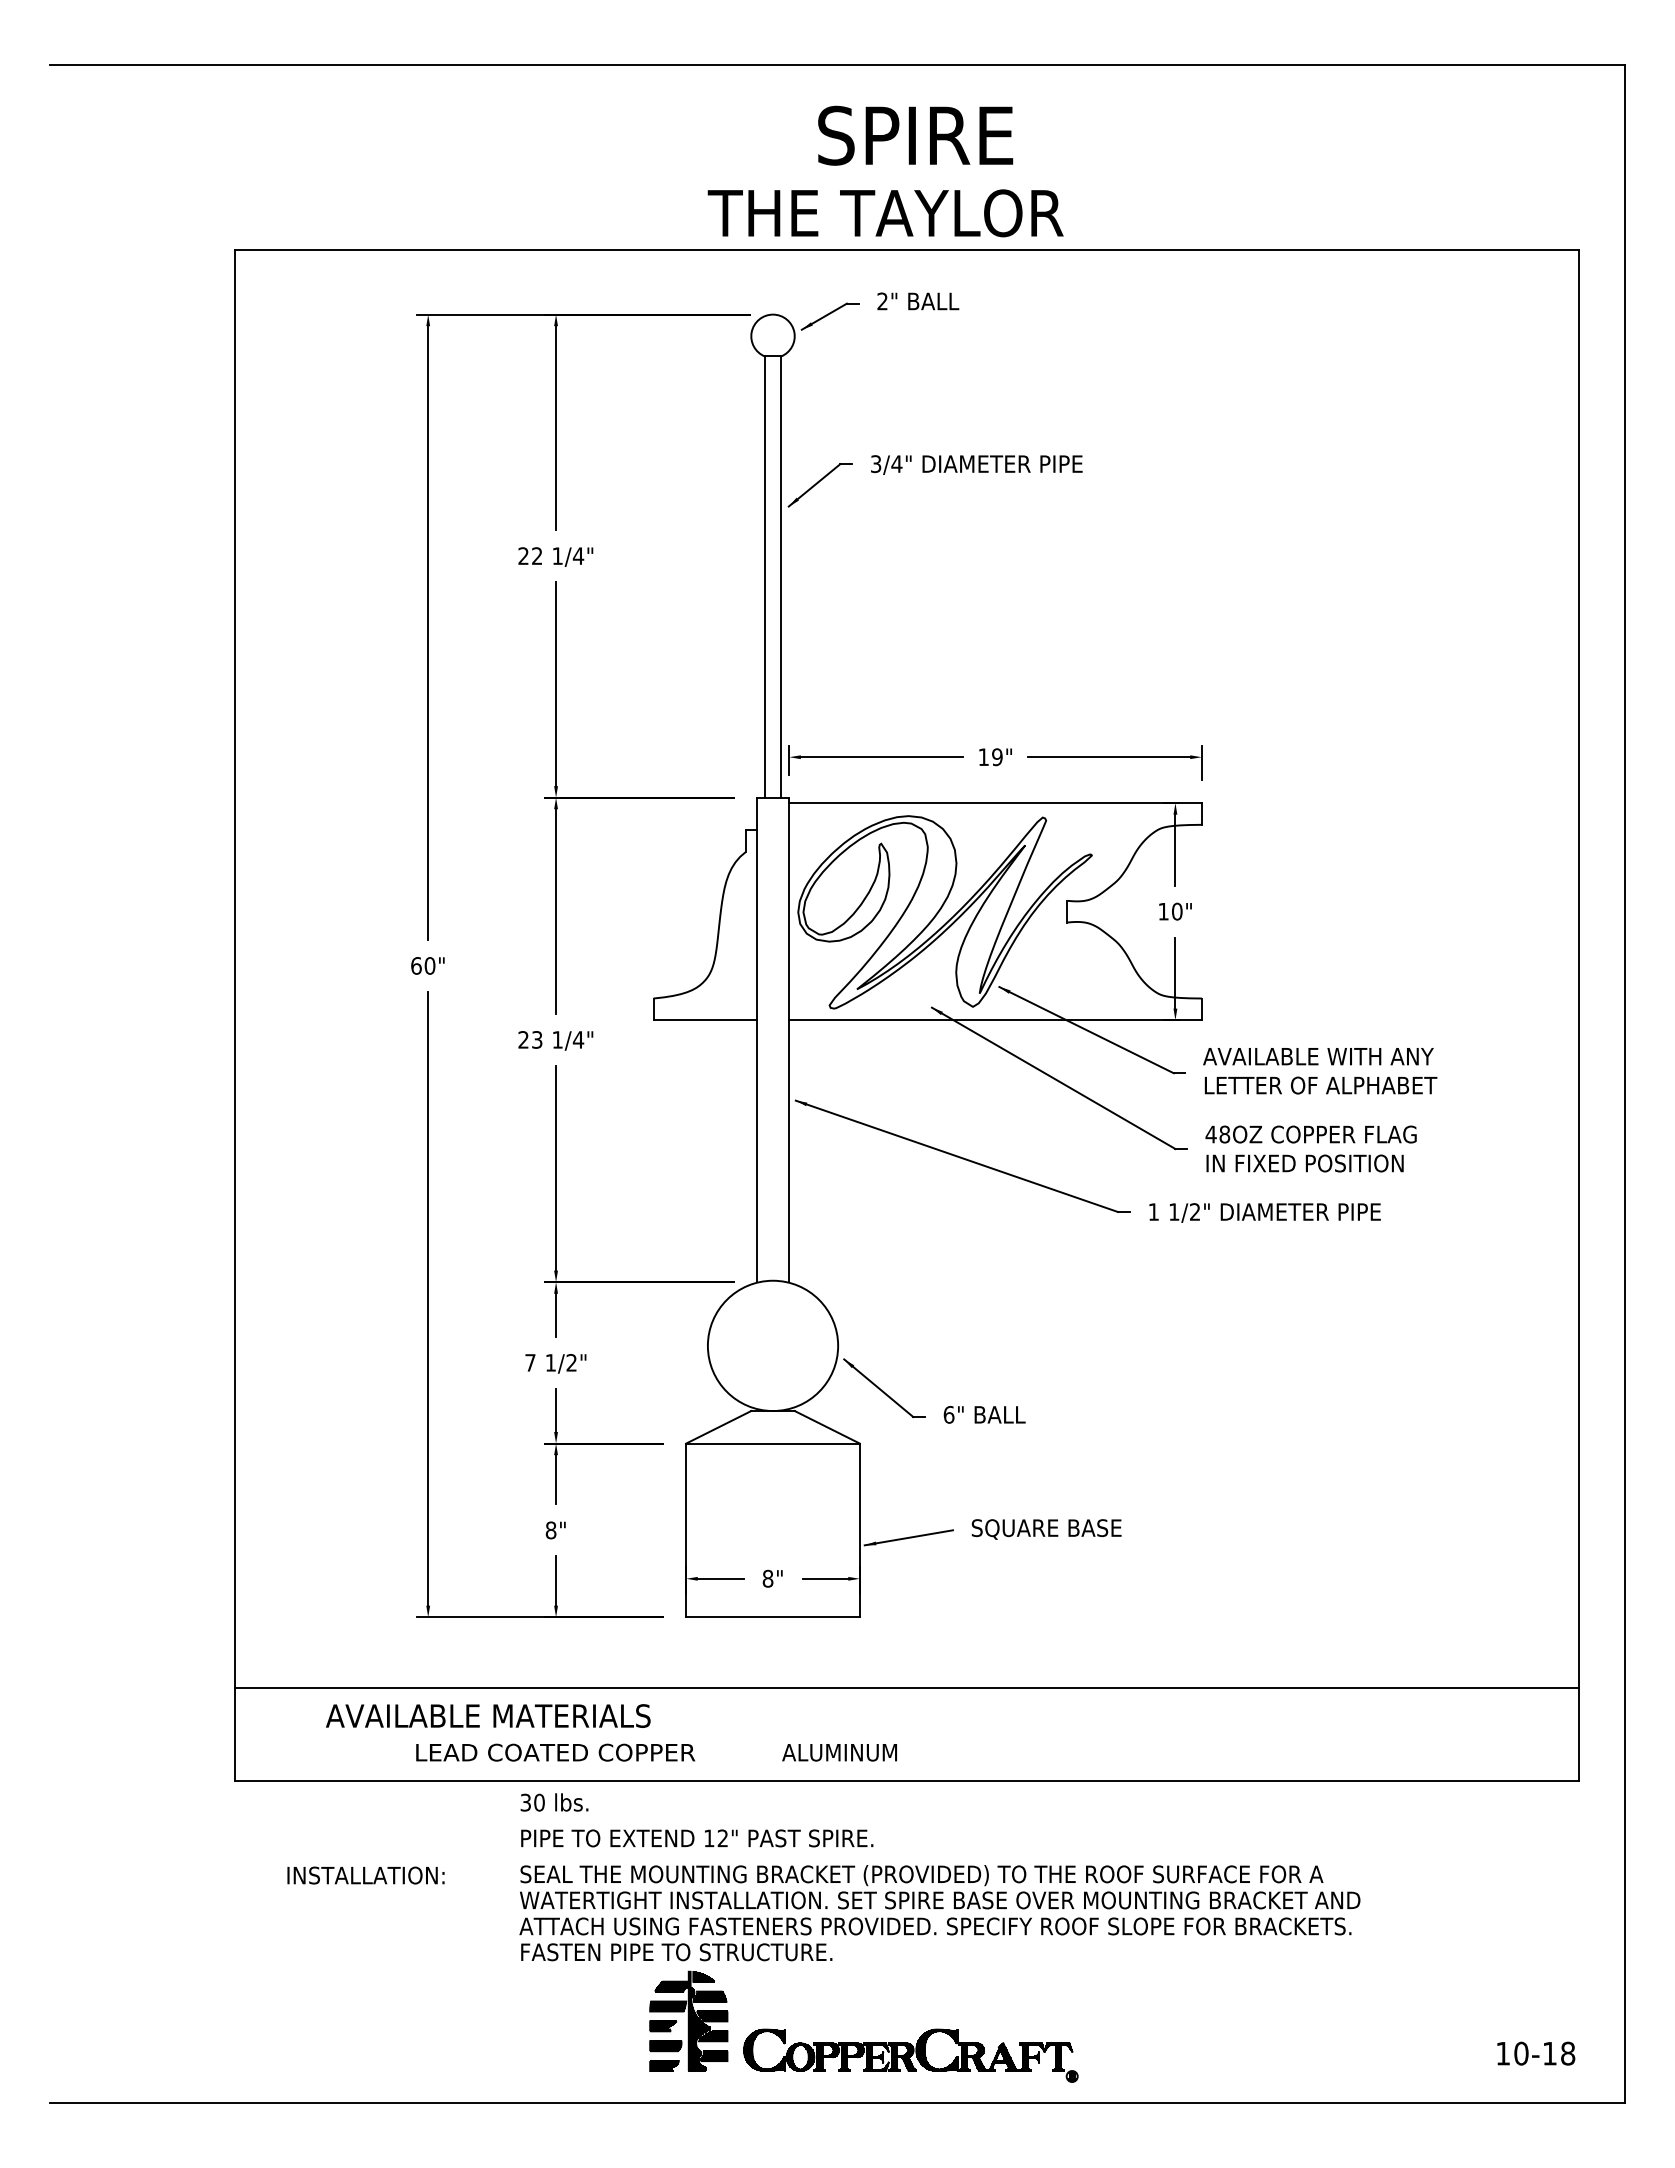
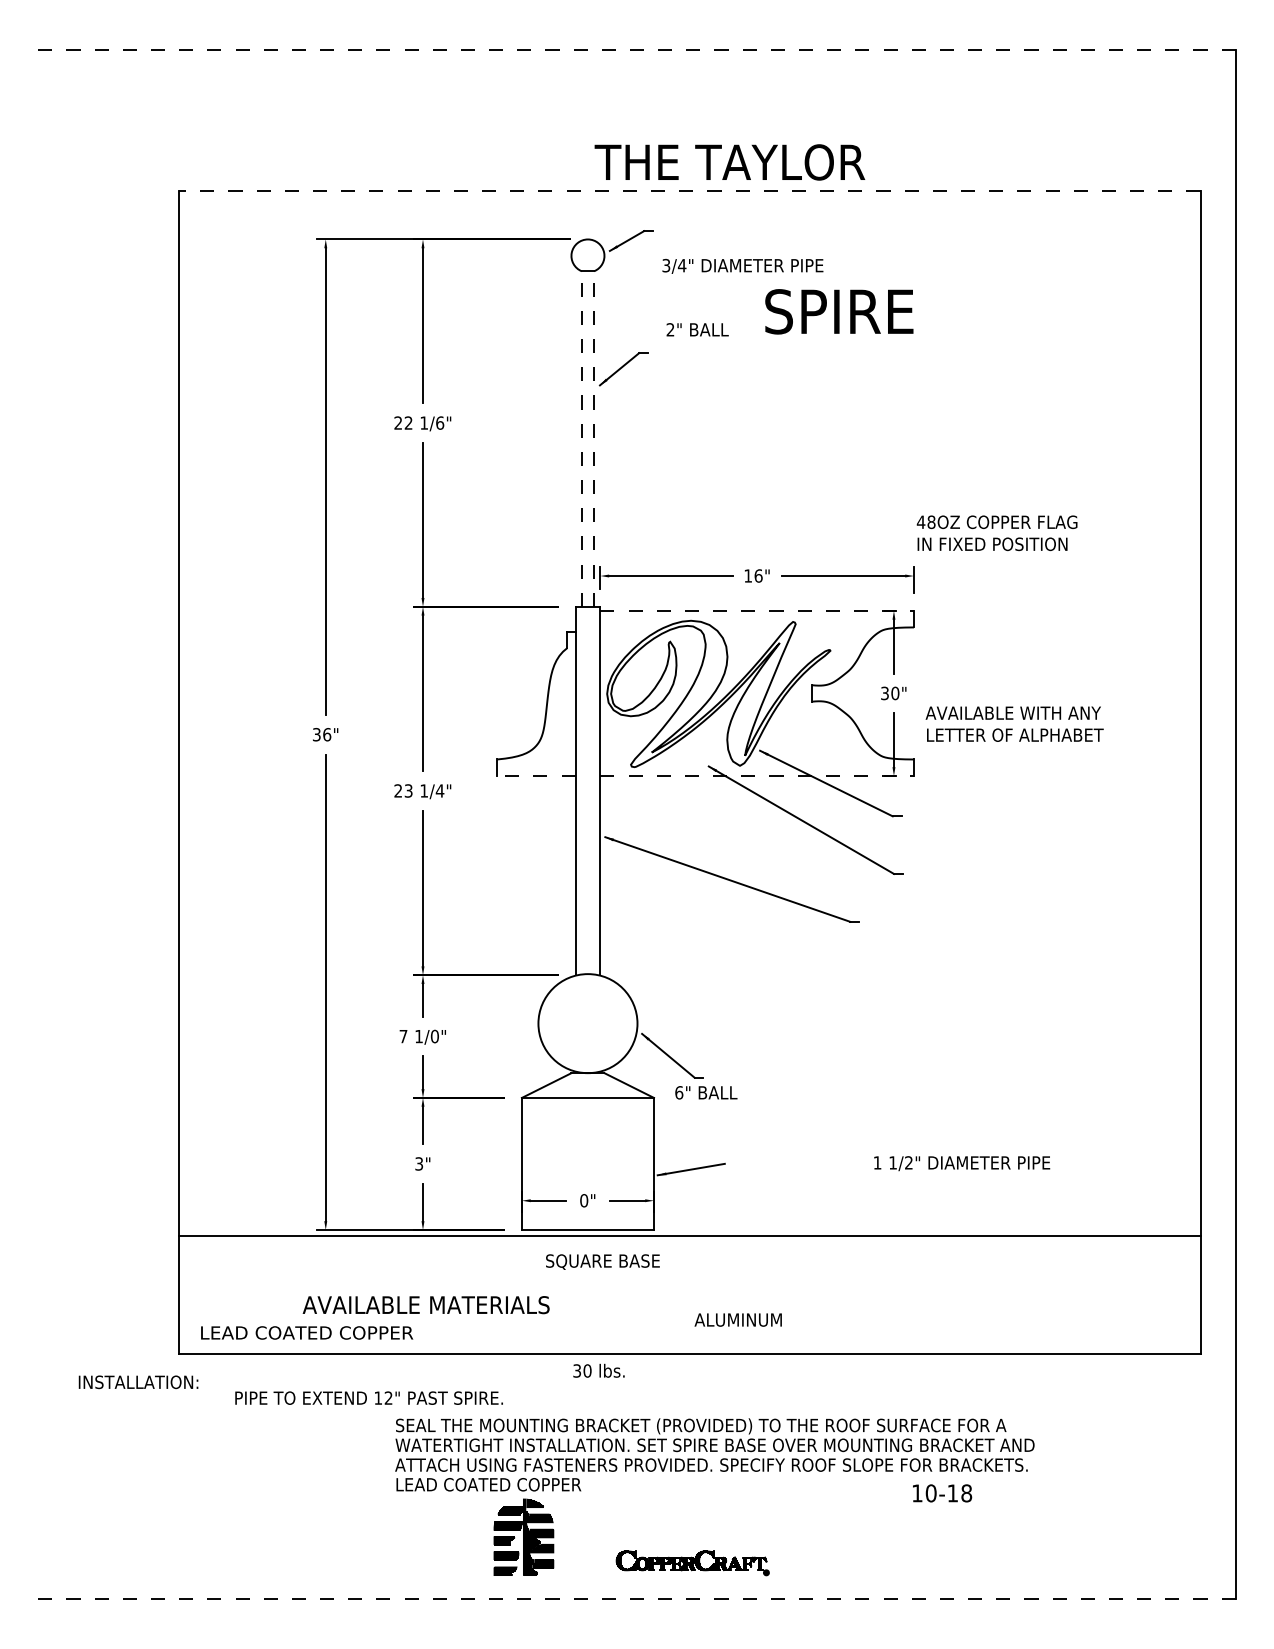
line: (837, 65) -> (637, 50), solid -> dashed
text: (915, 135) -> (839, 311), moved
text: (885, 213) -> (729, 162), moved
line: (906, 250) -> (689, 190), solid -> dashed
text: (918, 301) -> (697, 329), moved
text: (976, 464) -> (742, 265), moved
text: (578, 556) -> (440, 423), 1/4" -> 1/6"
line: (764, 577) -> (581, 439), solid -> dashed
line: (781, 577) -> (594, 439), solid -> dashed
text: (997, 757) -> (758, 576), 19" -> 16"
line: (996, 803) -> (757, 611), solid -> dashed
text: (1163, 911) -> (884, 693), 10" -> 30"
text: (423, 965) -> (322, 734), 60" -> 36"
line: (705, 1020) -> (536, 776), solid -> dashed
line: (996, 1020) -> (757, 776), solid -> dashed
text: (1320, 1071) -> (1014, 724), moved
text: (1310, 1148) -> (996, 532), moved
text: (1264, 1212) -> (961, 1163), moved
text: (571, 1362) -> (434, 1036), 1/2" -> 1/0"
text: (984, 1414) -> (706, 1092), moved
text: (1046, 1529) -> (602, 1262), moved
text: (550, 1530) -> (418, 1164), 8" -> 3"
text: (767, 1578) -> (583, 1200), 8" -> 0"
line: (906, 1688) -> (689, 1236), moved
text: (488, 1715) -> (426, 1304), moved
text: (555, 1752) -> (306, 1332), moved
text: (839, 1752) -> (738, 1319), moved
text: (554, 1802) -> (598, 1370), moved
text: (697, 1838) -> (369, 1398), moved
text: (365, 1875) -> (138, 1382), moved
text: (677, 1952) -> (515, 1484), FASTEN PIPE TO STRUCTURE. -> LEAD COATED COPPER
text: (1536, 2053) -> (942, 1493), moved
part: (910, 2055) -> (692, 1563), size x0.6
line: (837, 2102) -> (637, 1598), solid -> dashed

